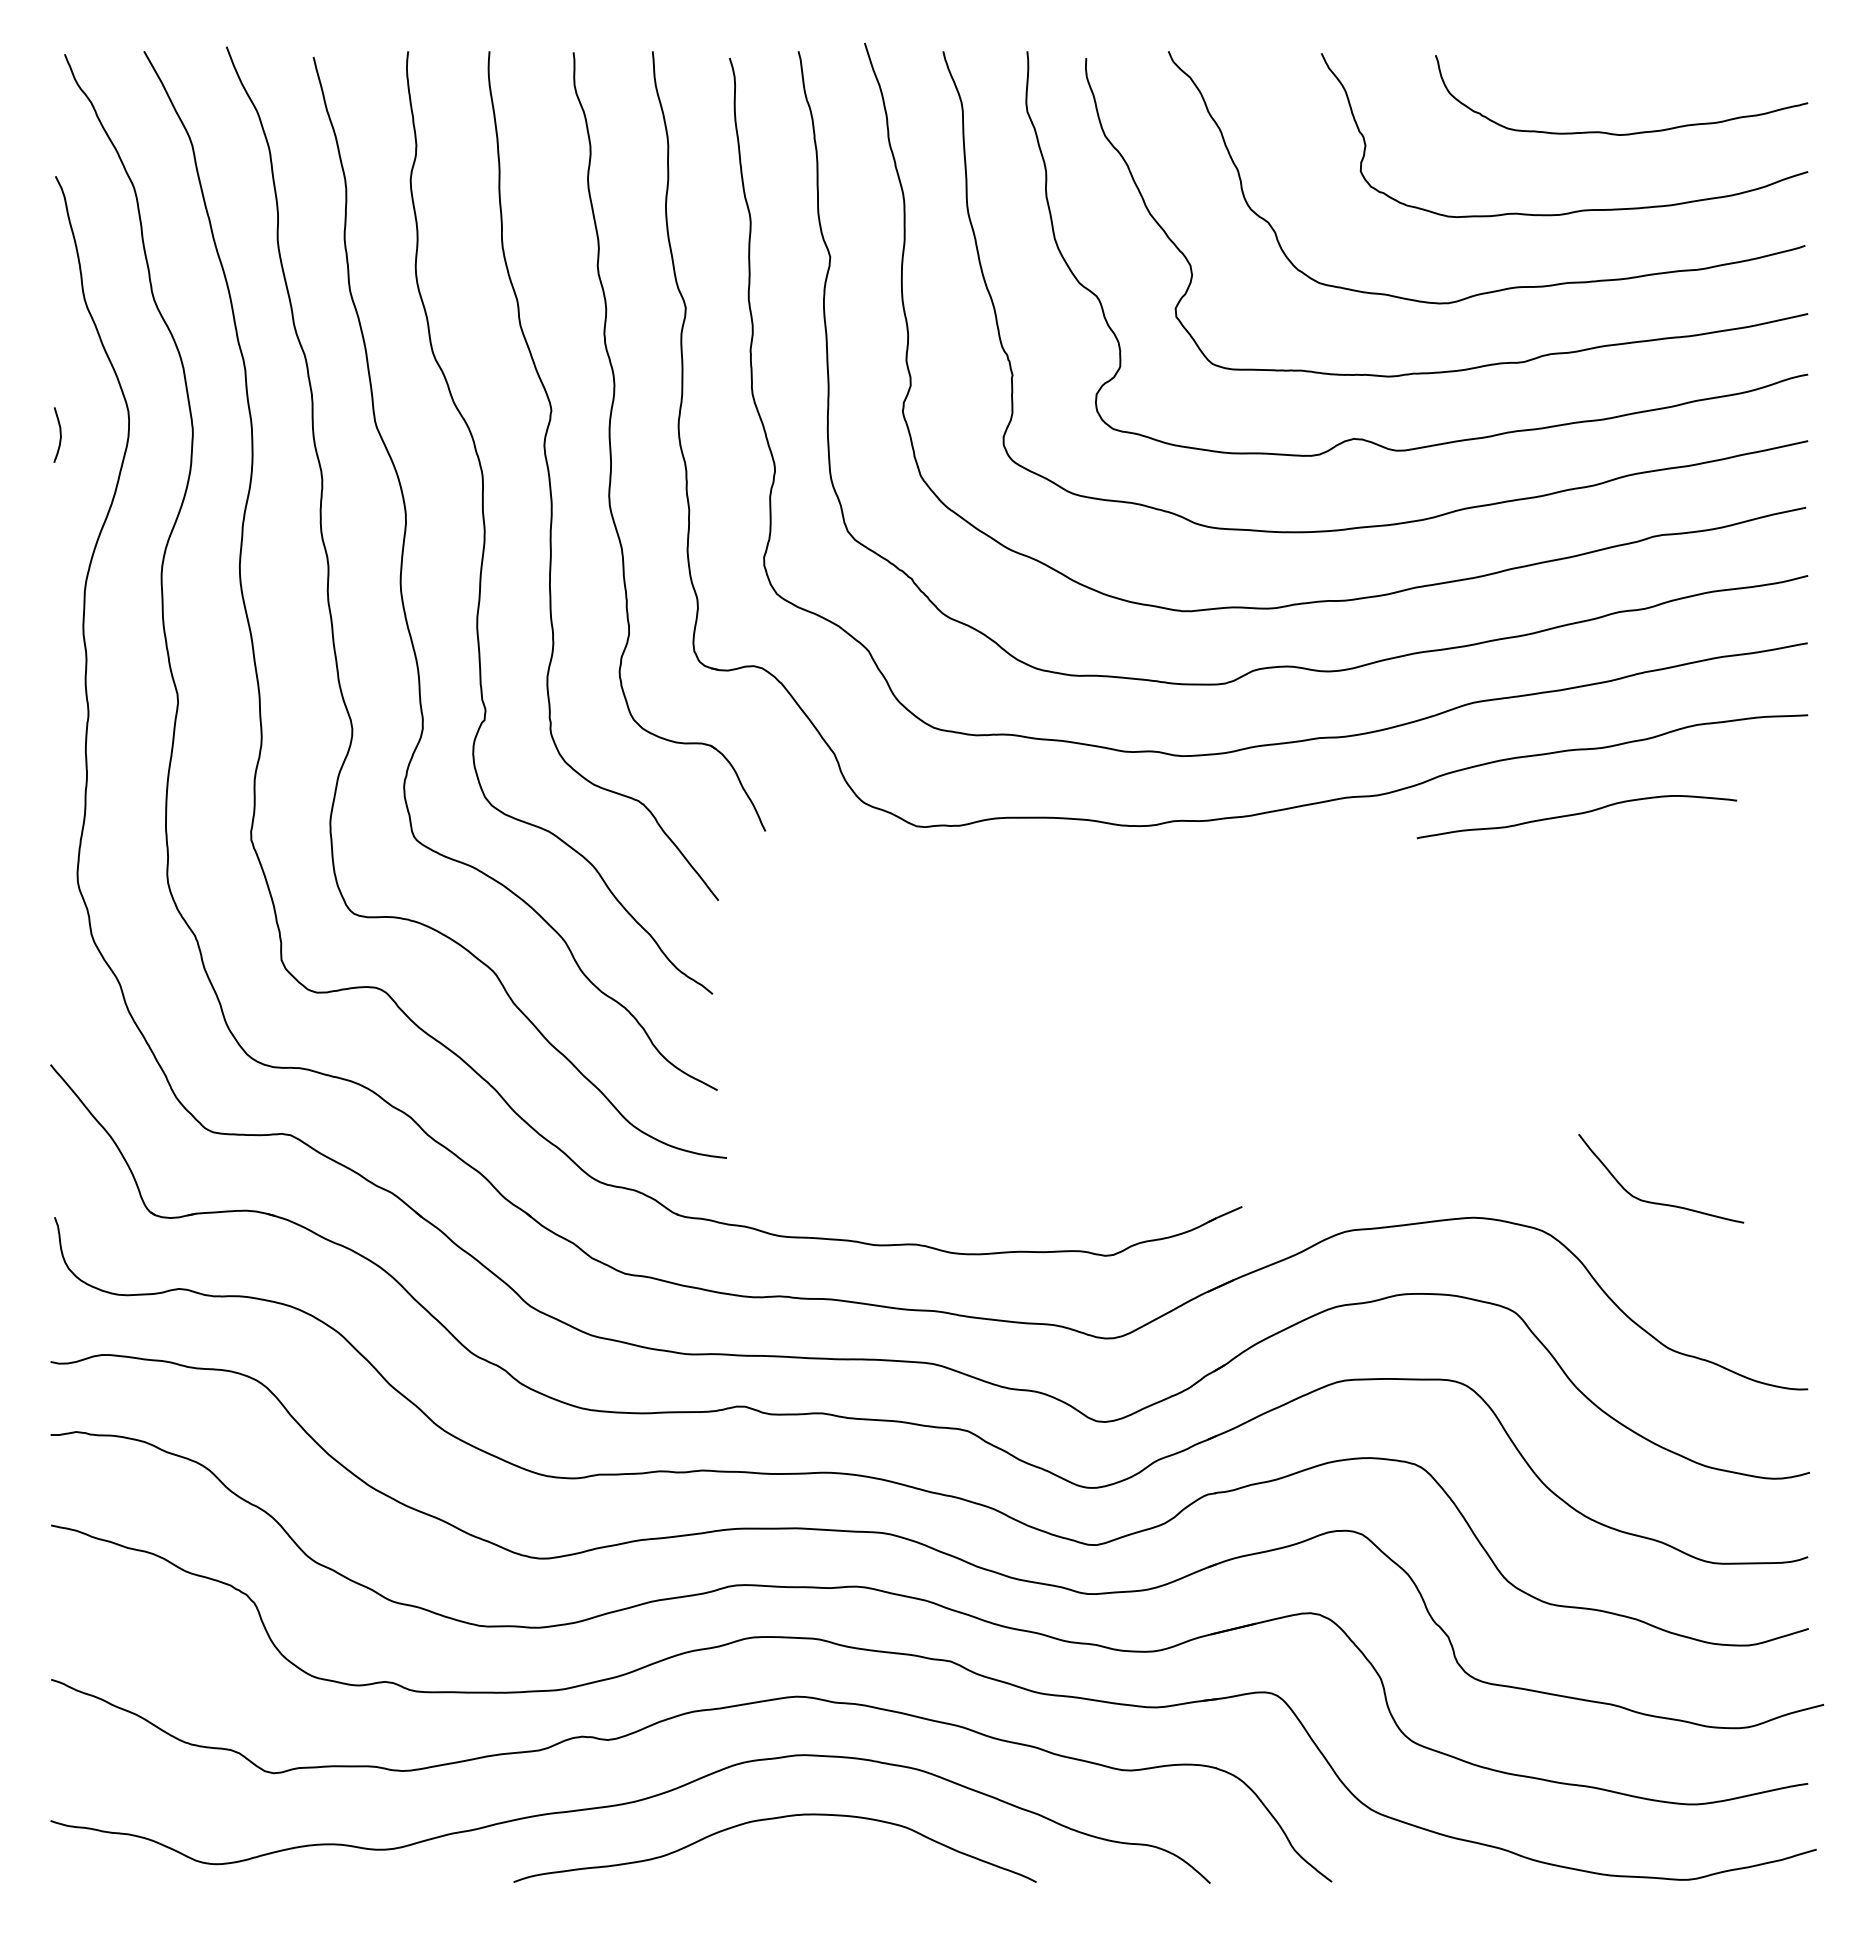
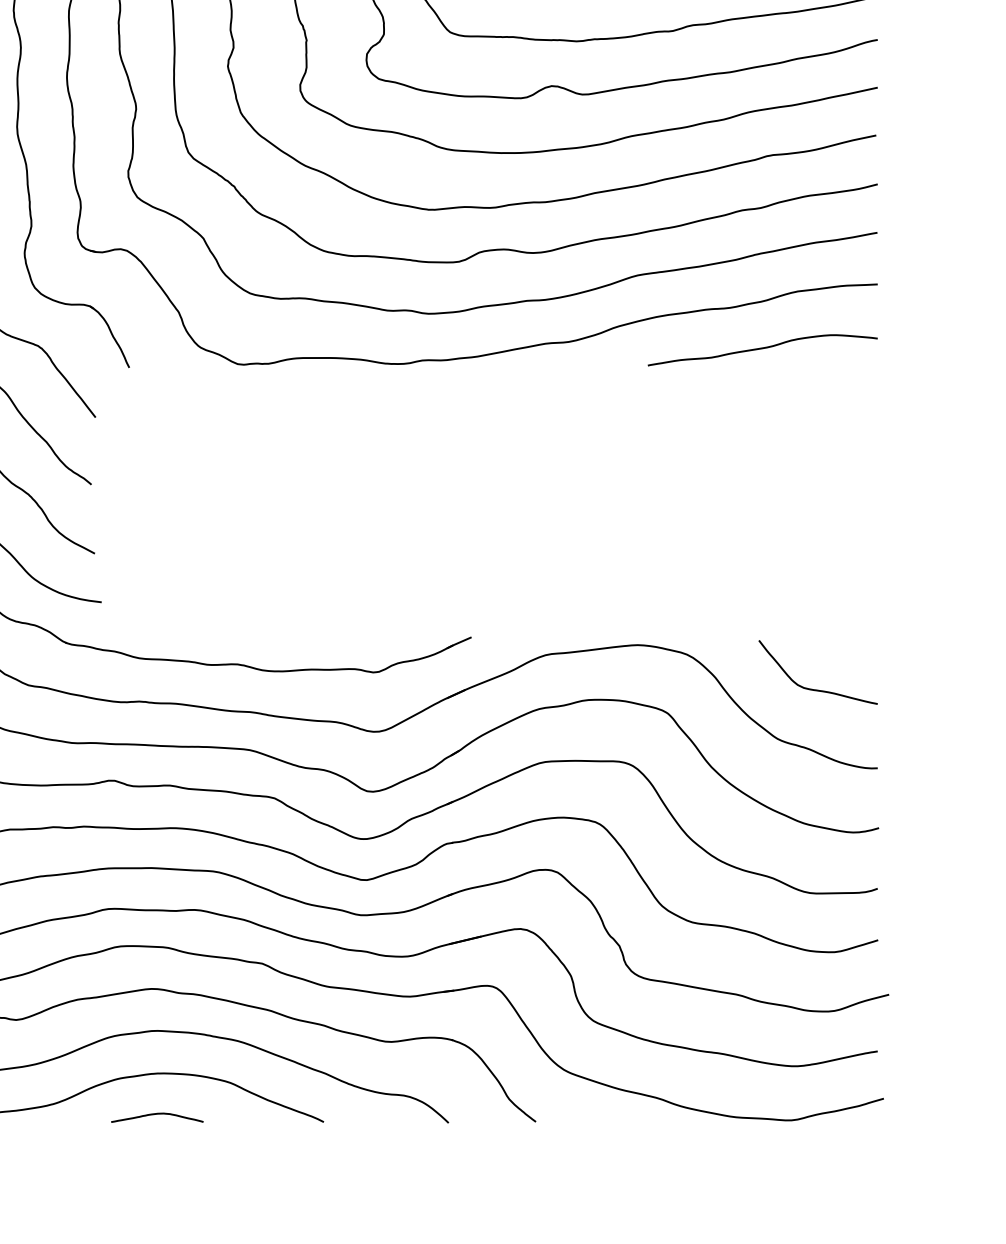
curve: (1576, 815) -> (762, 349), moved
curve: (1658, 1202) -> (816, 689), moved
curve: (804, 1871) -> (157, 1114), added

